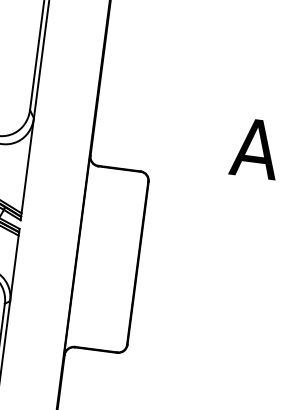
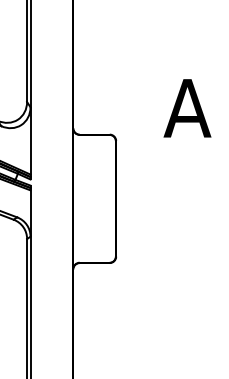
part: (255, 148) -> (187, 108), size x1.43

